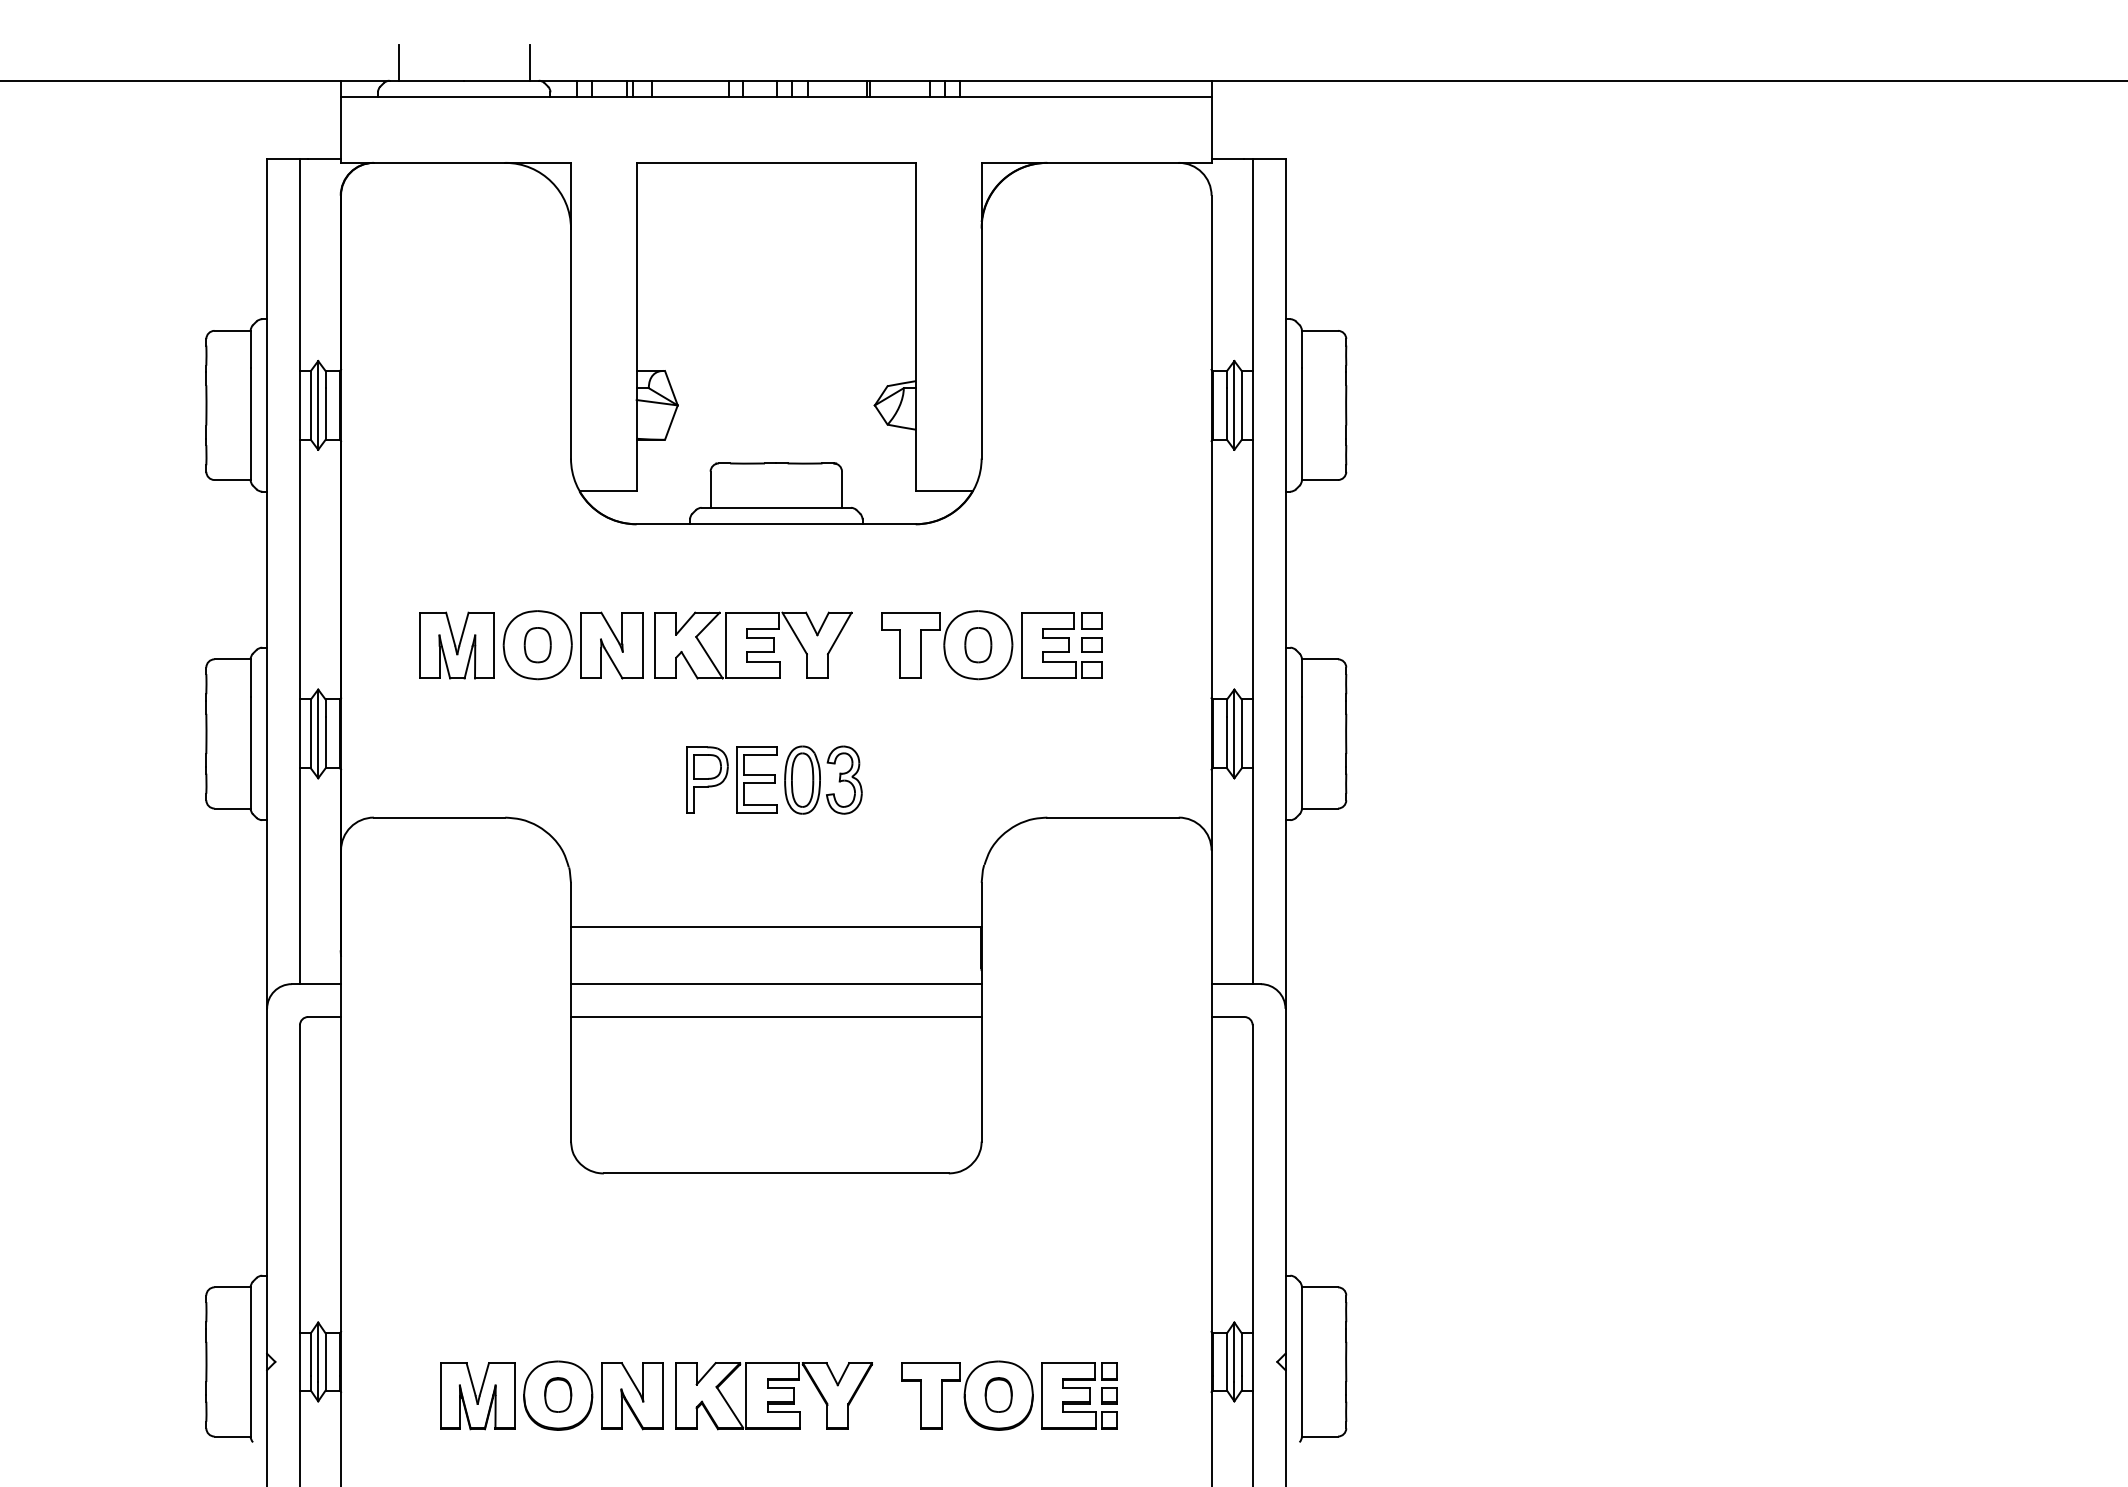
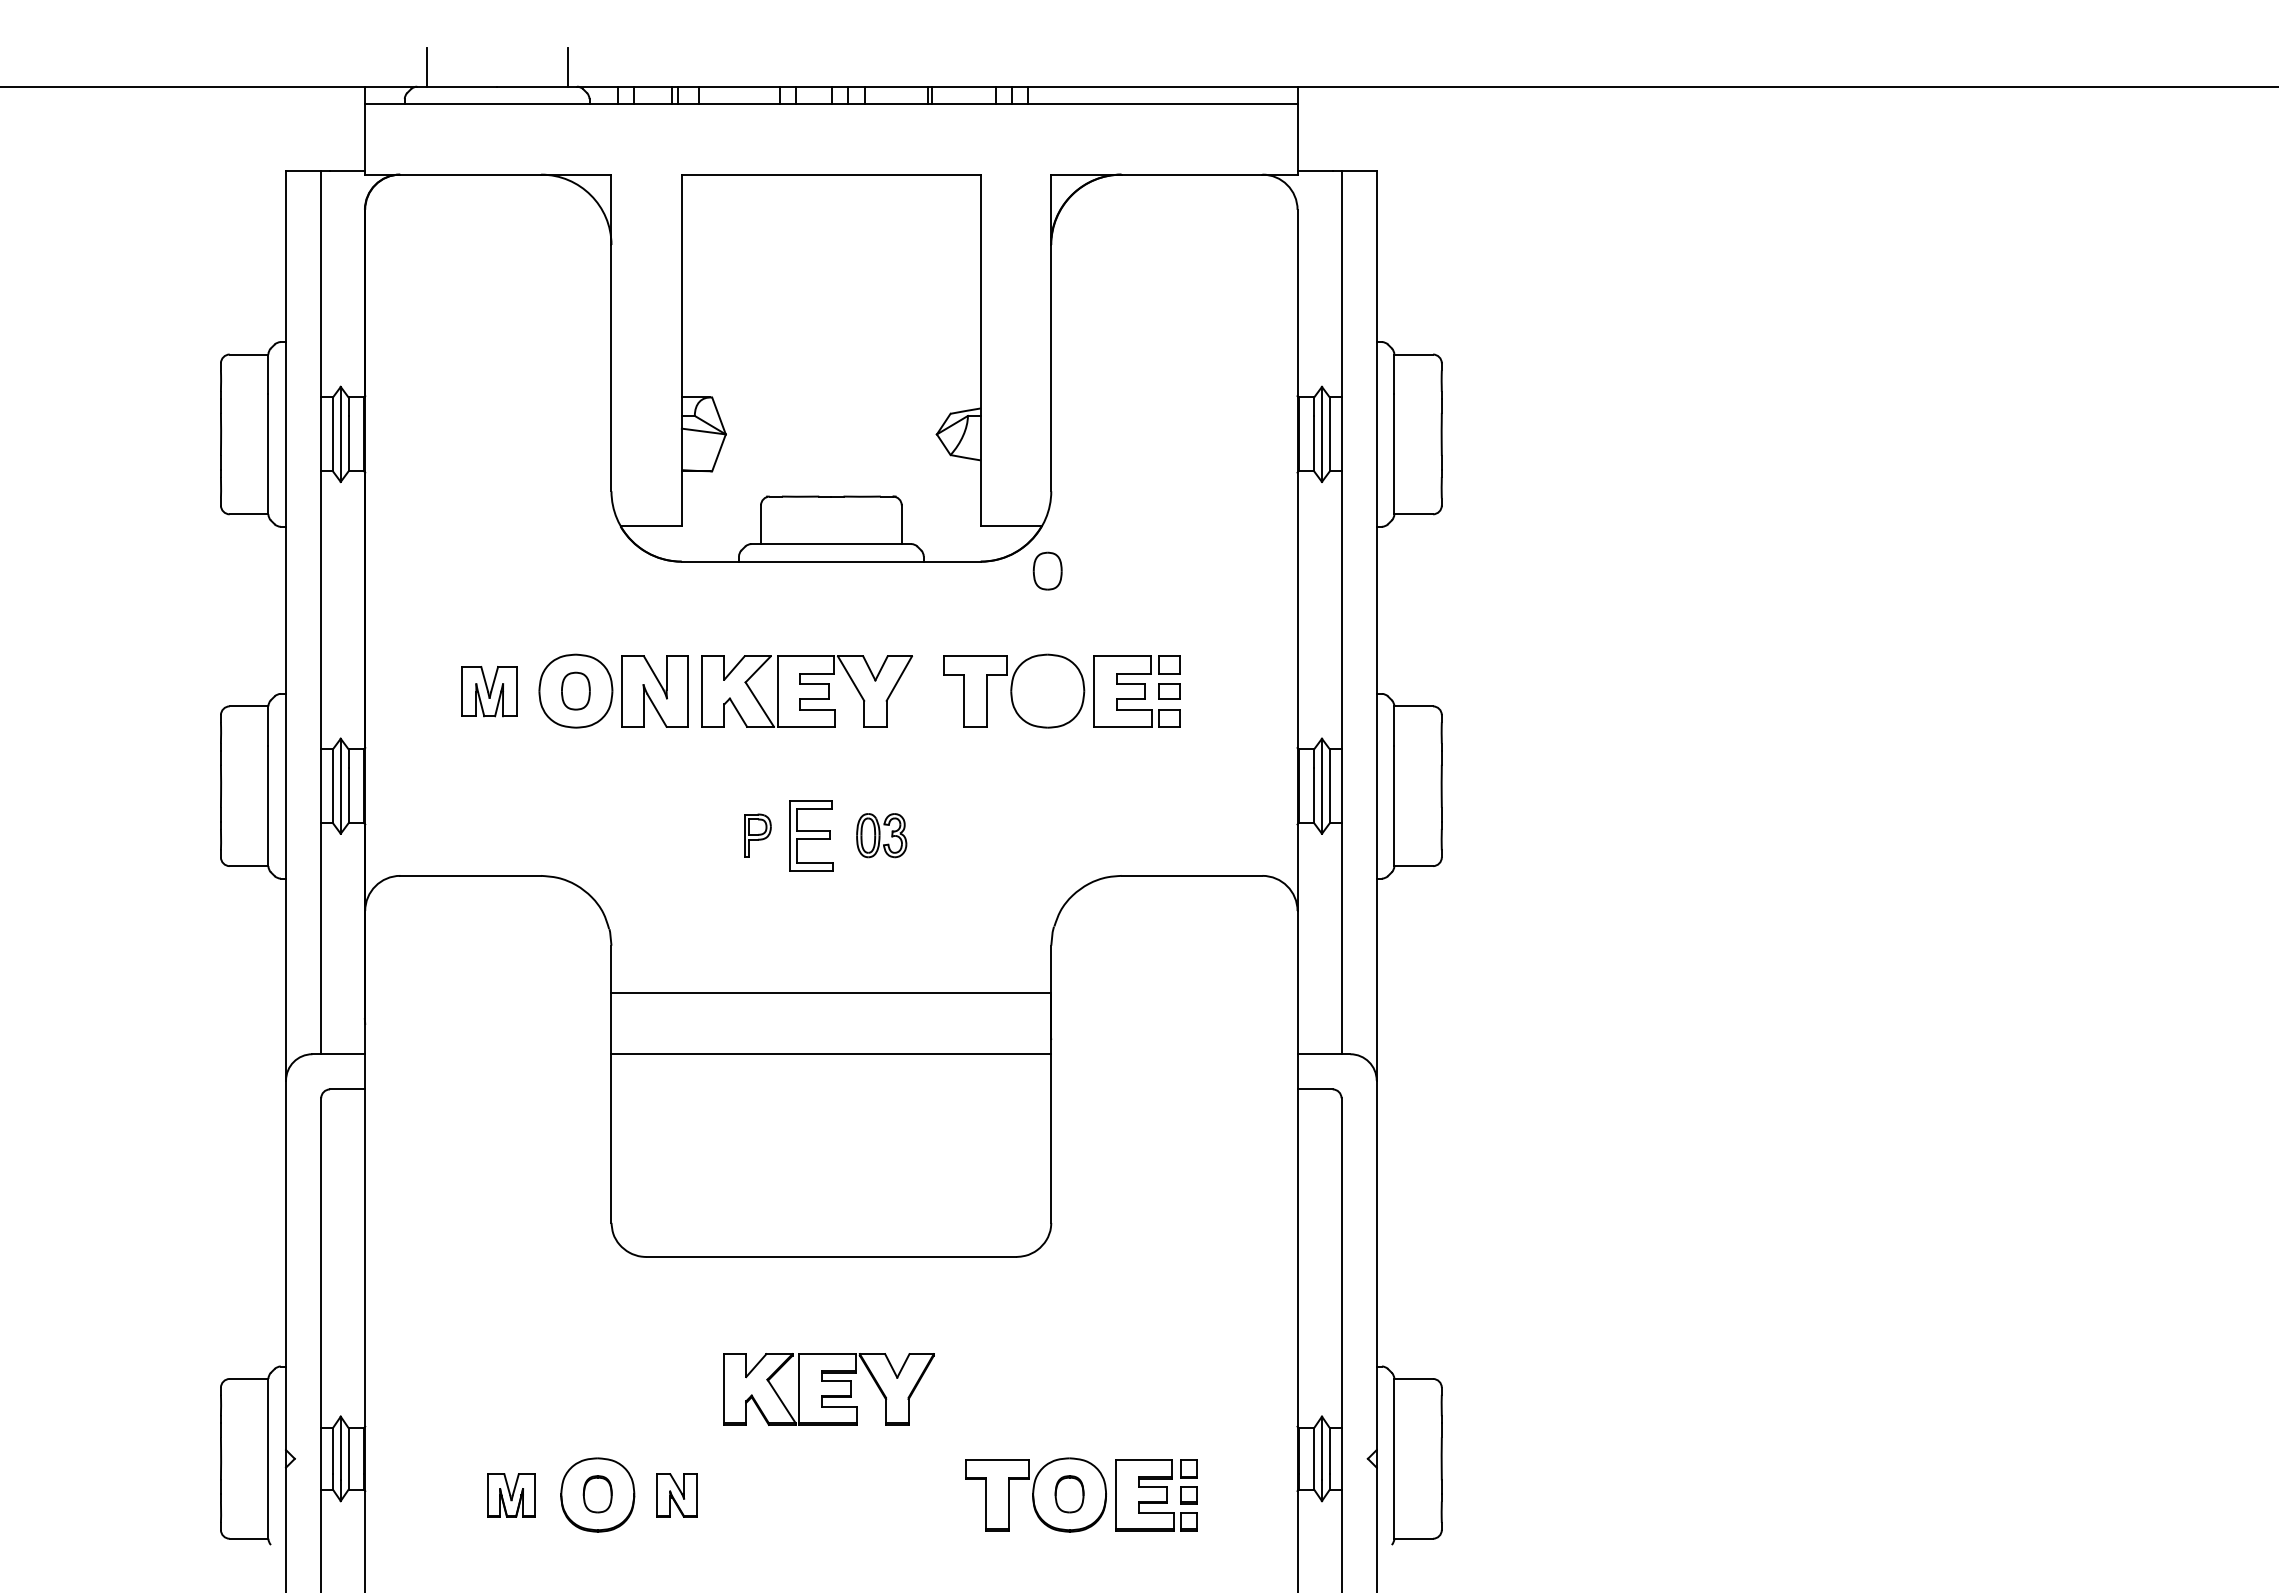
part: (978, 644) -> (1047, 570), moved
part: (457, 645) -> (489, 691), size x0.7
part: (707, 779) -> (757, 835), size x0.6
part: (823, 779) -> (881, 835), size x0.6
line: (776, 1017) -> (831, 1089), removed
part: (477, 1396) -> (511, 1495), size x0.6
part: (631, 1396) -> (676, 1495), size x0.6
part: (773, 1396) -> (828, 1389), moved

